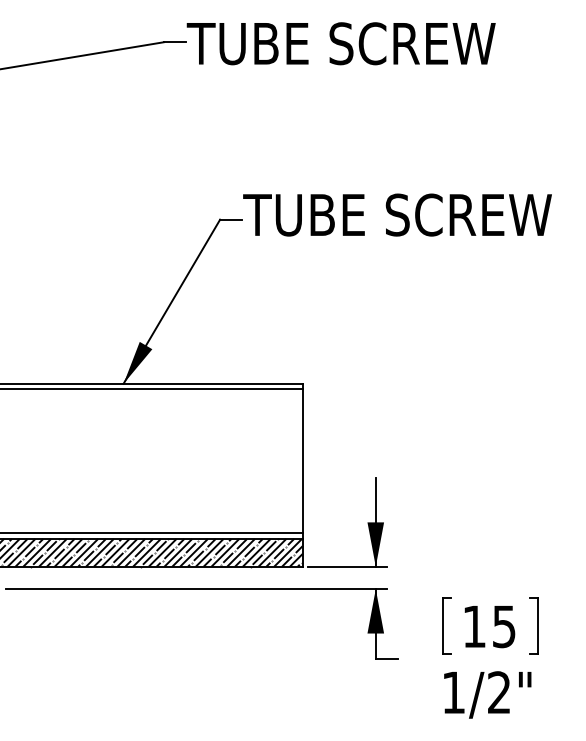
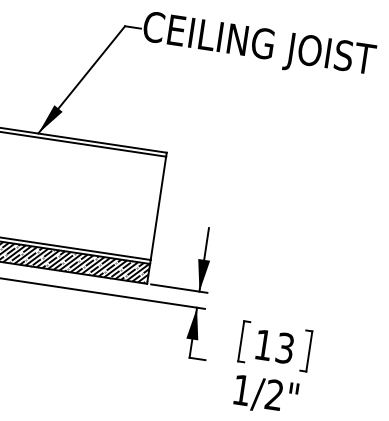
text: (405, 220) -> (257, 46), TUBE SCREW -> CEILING JOIST
text: (504, 626) -> (285, 348), 15 -> 13

